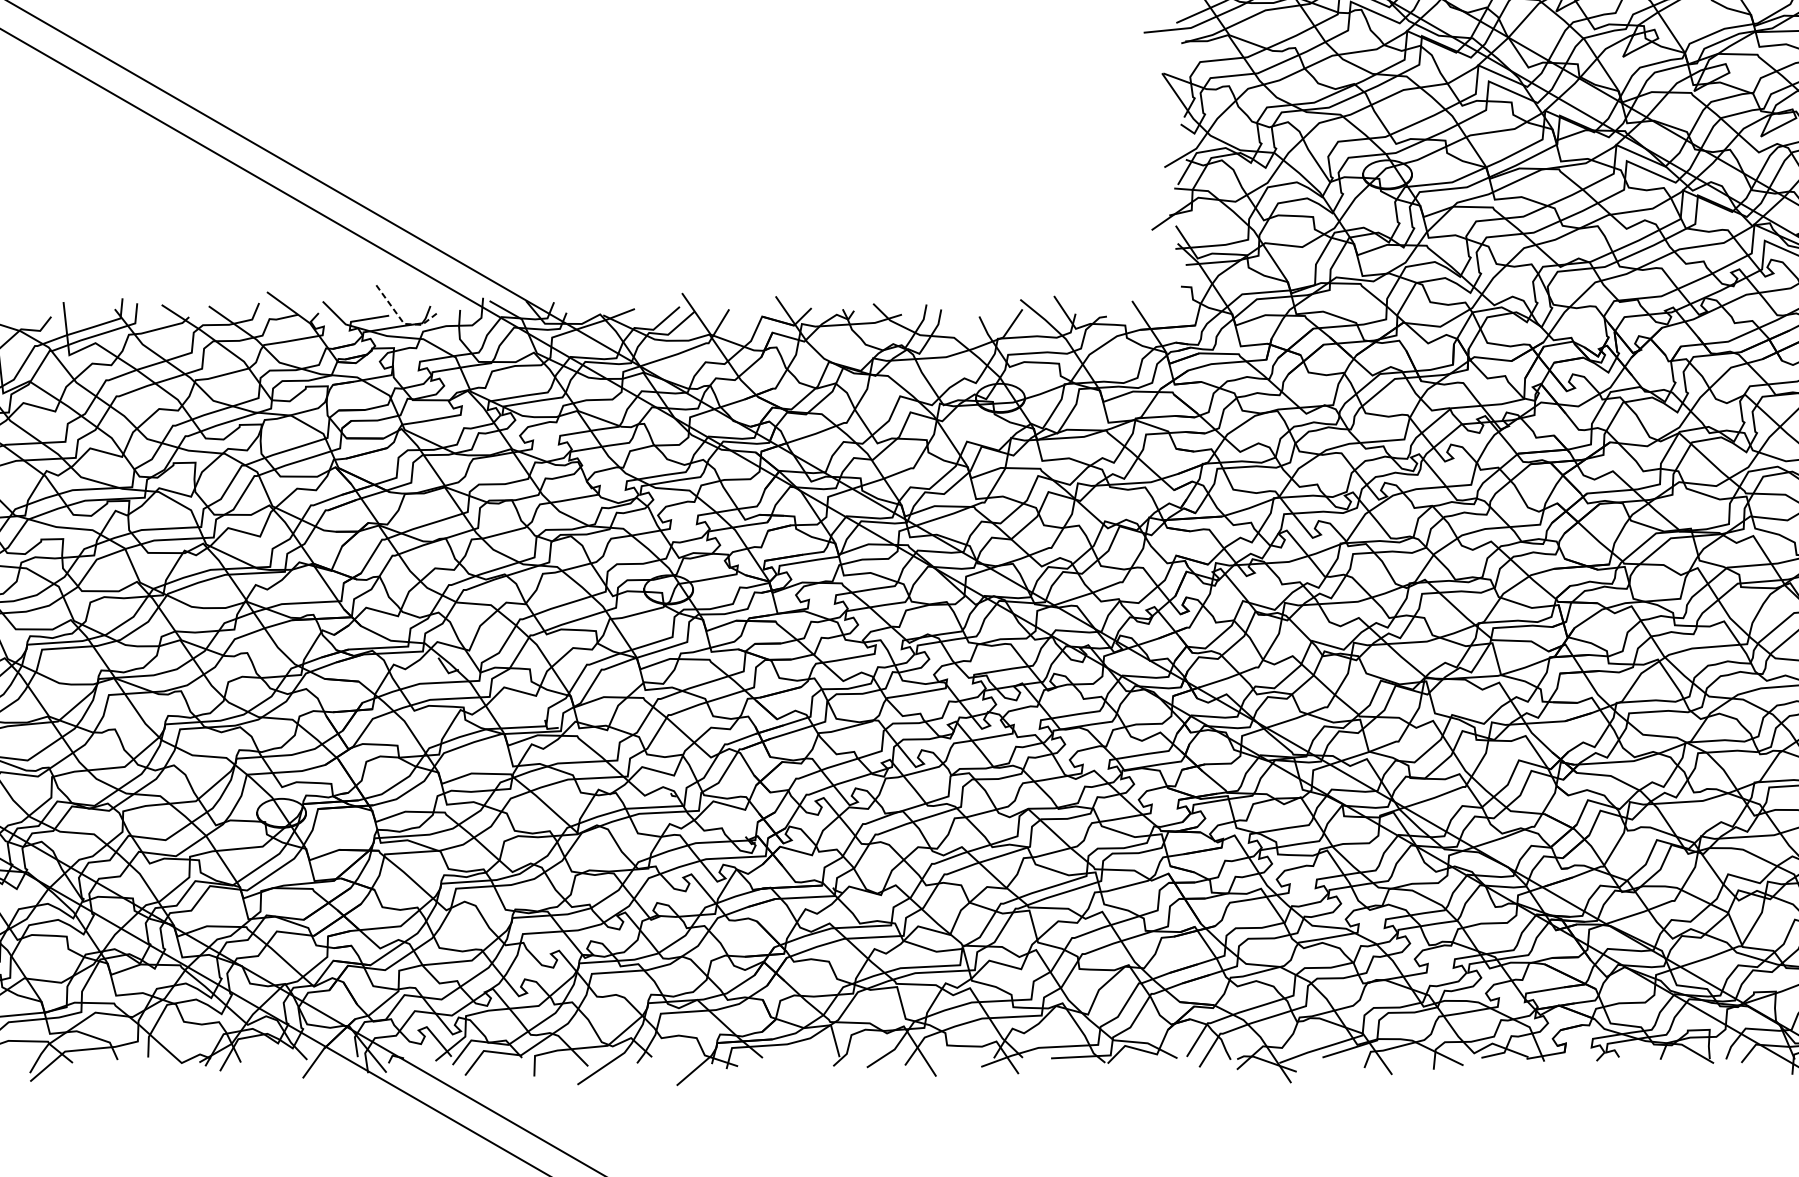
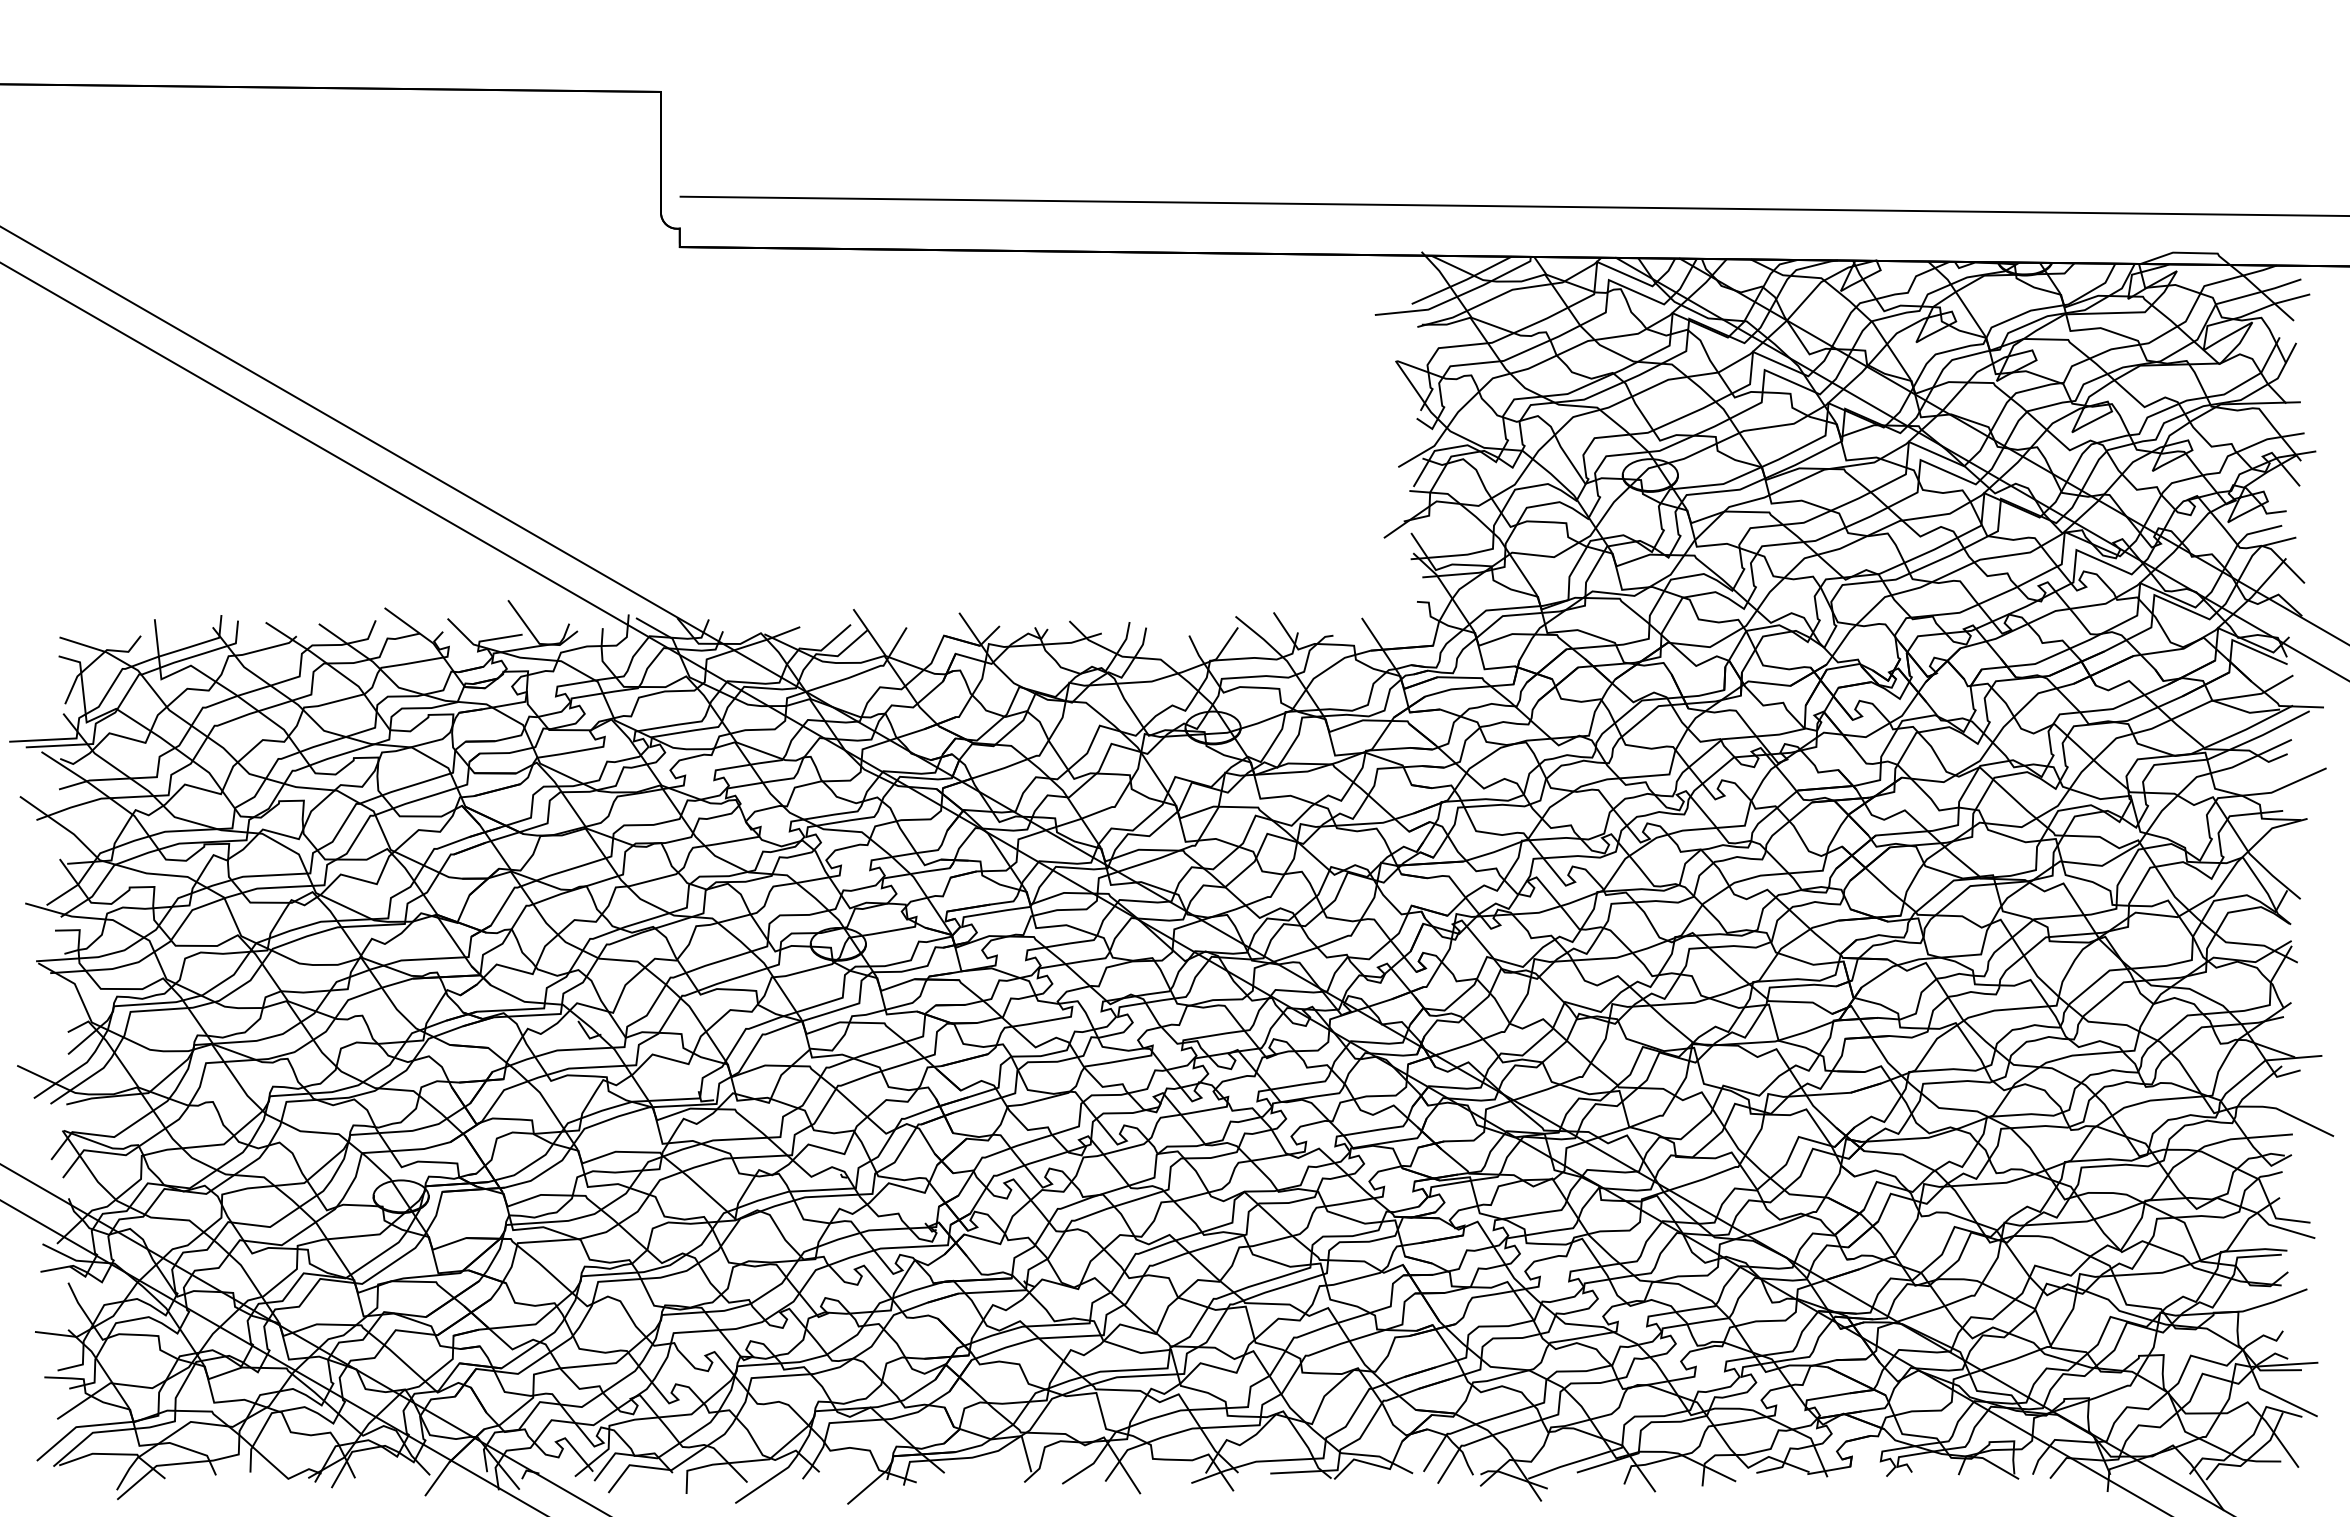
line: (402, 320) -> (537, 640), dashed -> solid

